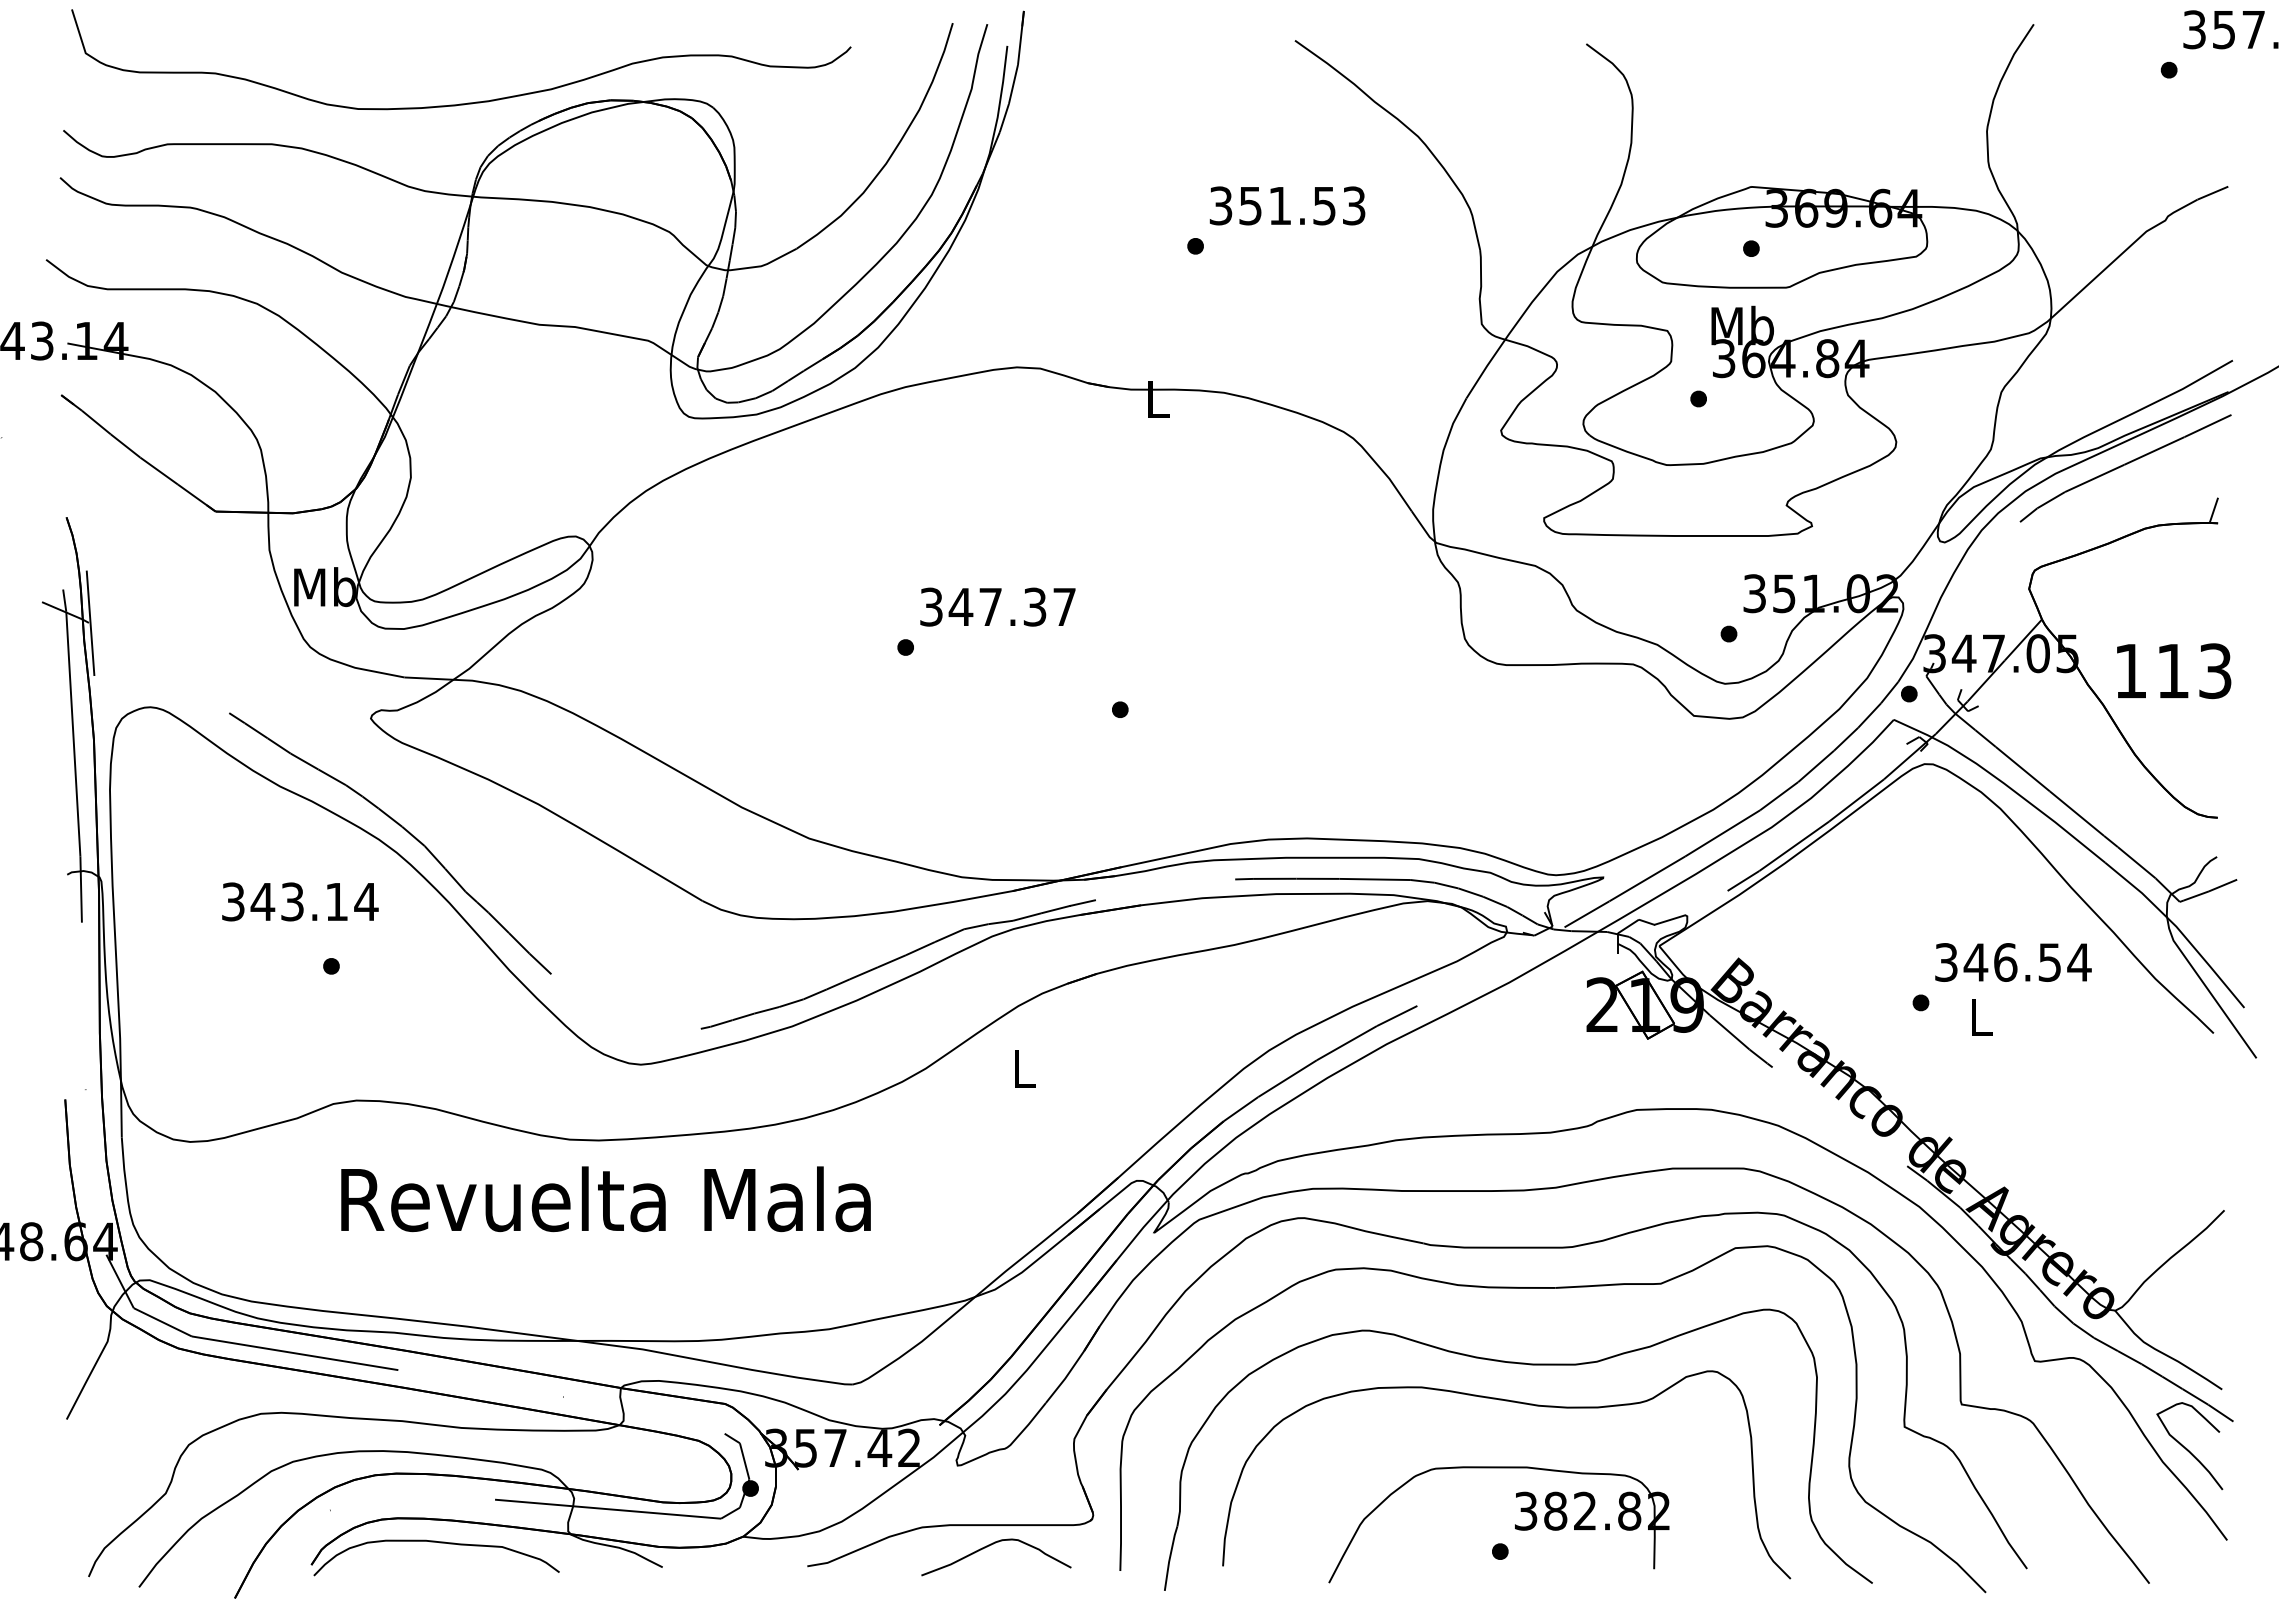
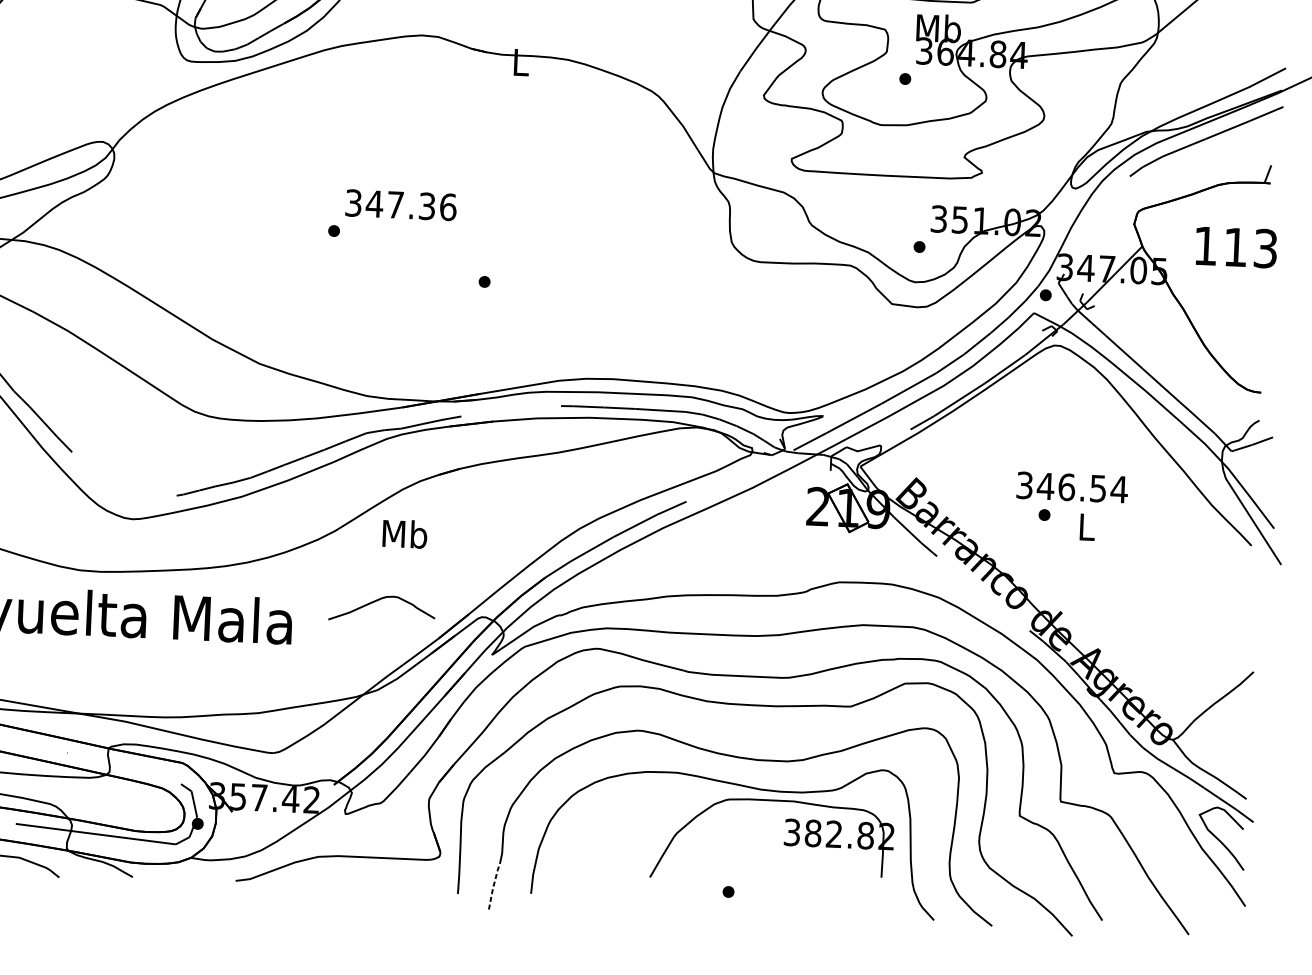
text: (1064, 606) -> (448, 206), 347.37 -> 347.36
text: (2174, 671) -> (1236, 247), moved
text: (2013, 962) -> (1072, 487), moved
text: (1023, 1068) -> (404, 533), L -> Mb
part: (1515, 1524) -> (784, 841), moved
curve: (991, 1545) -> (379, 600), moved
line: (1169, 1558) -> (493, 886), solid -> dashed

